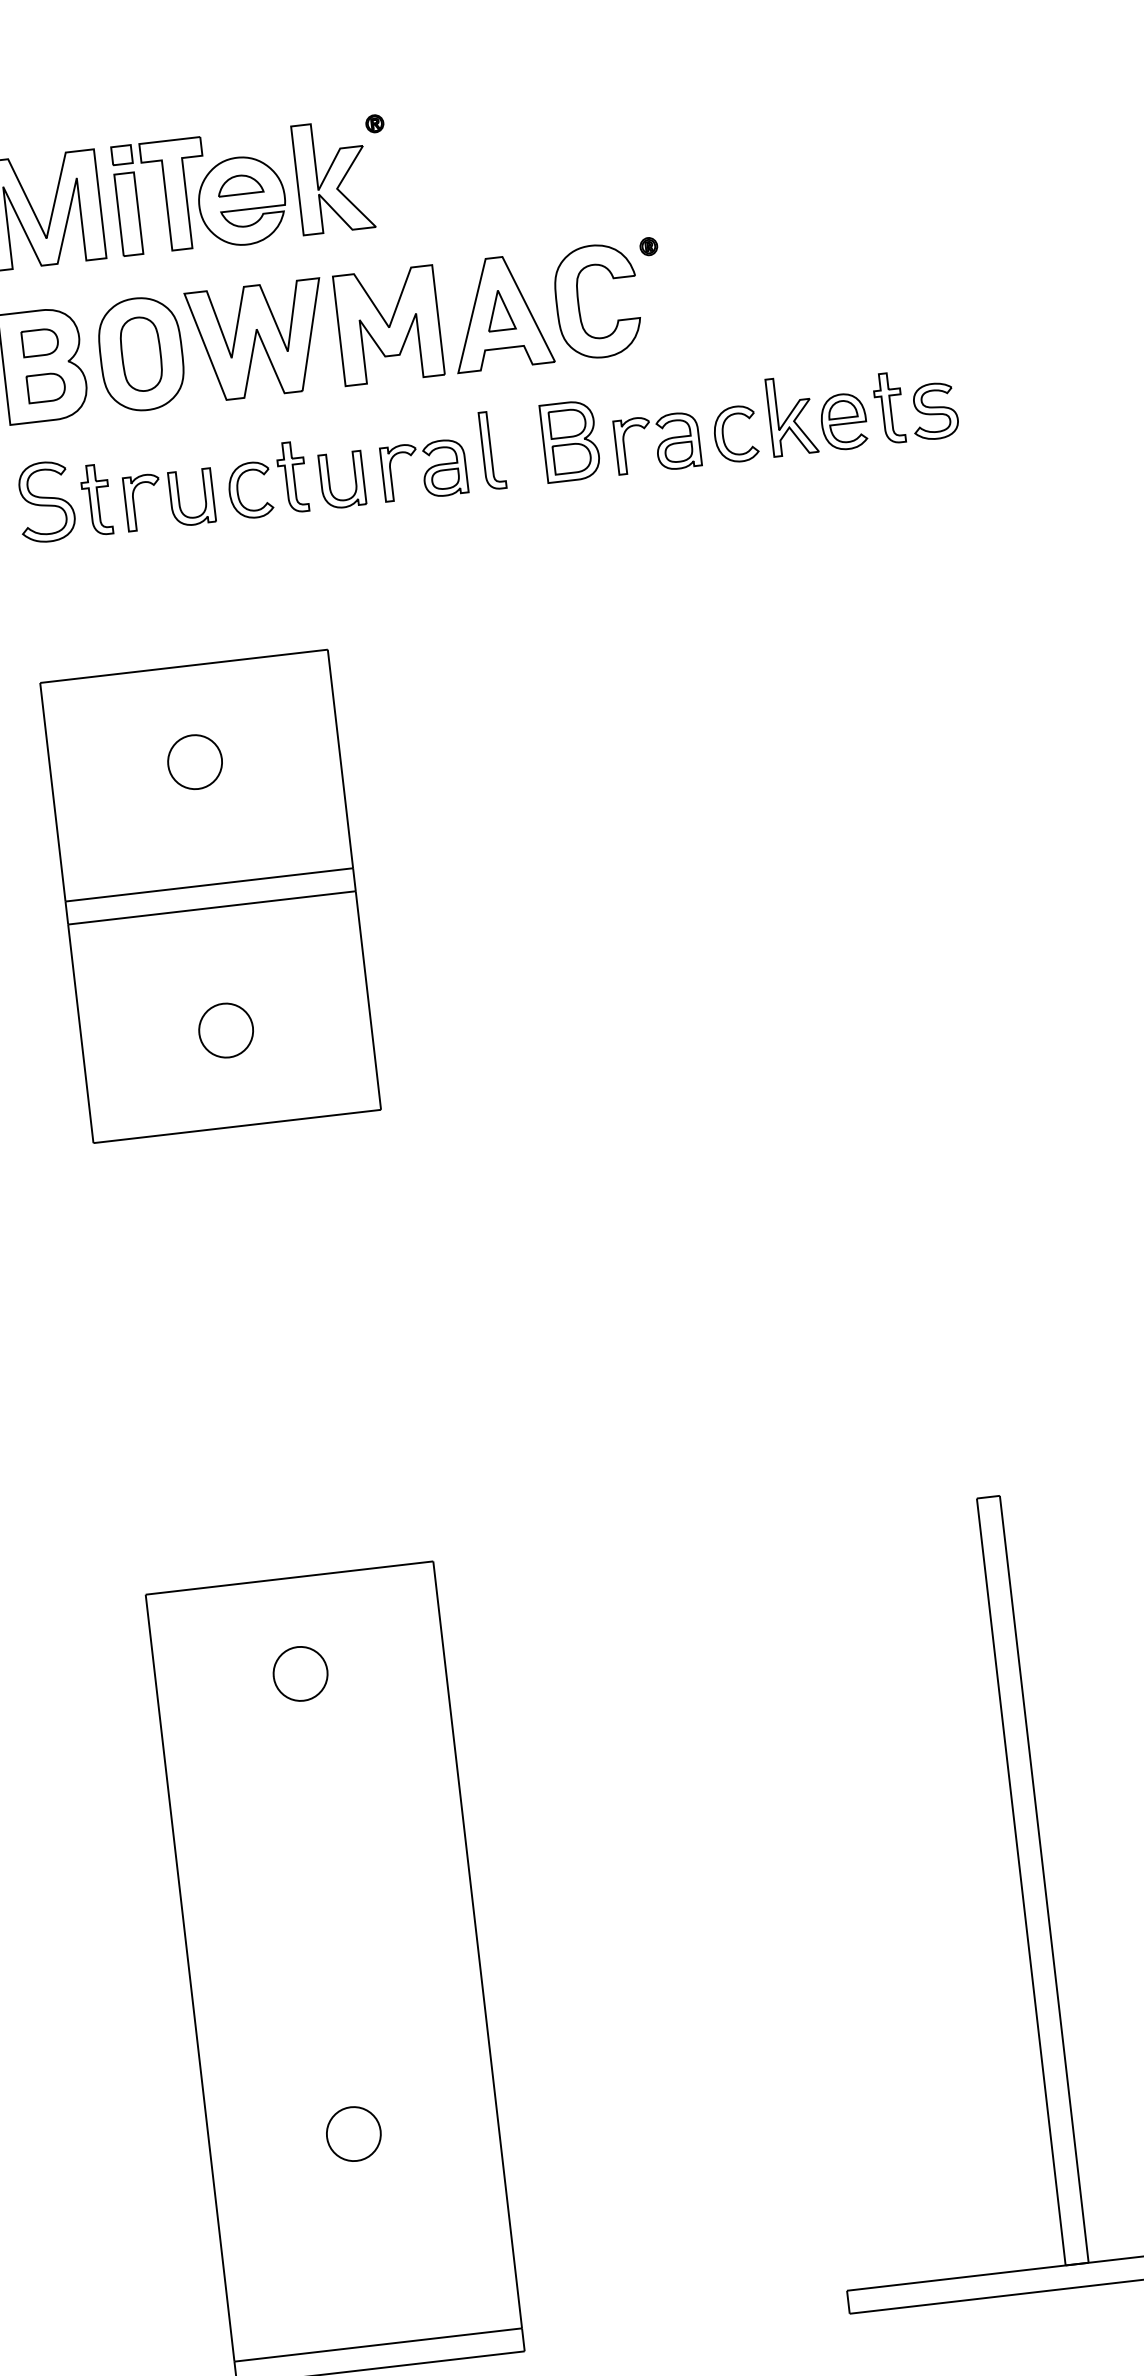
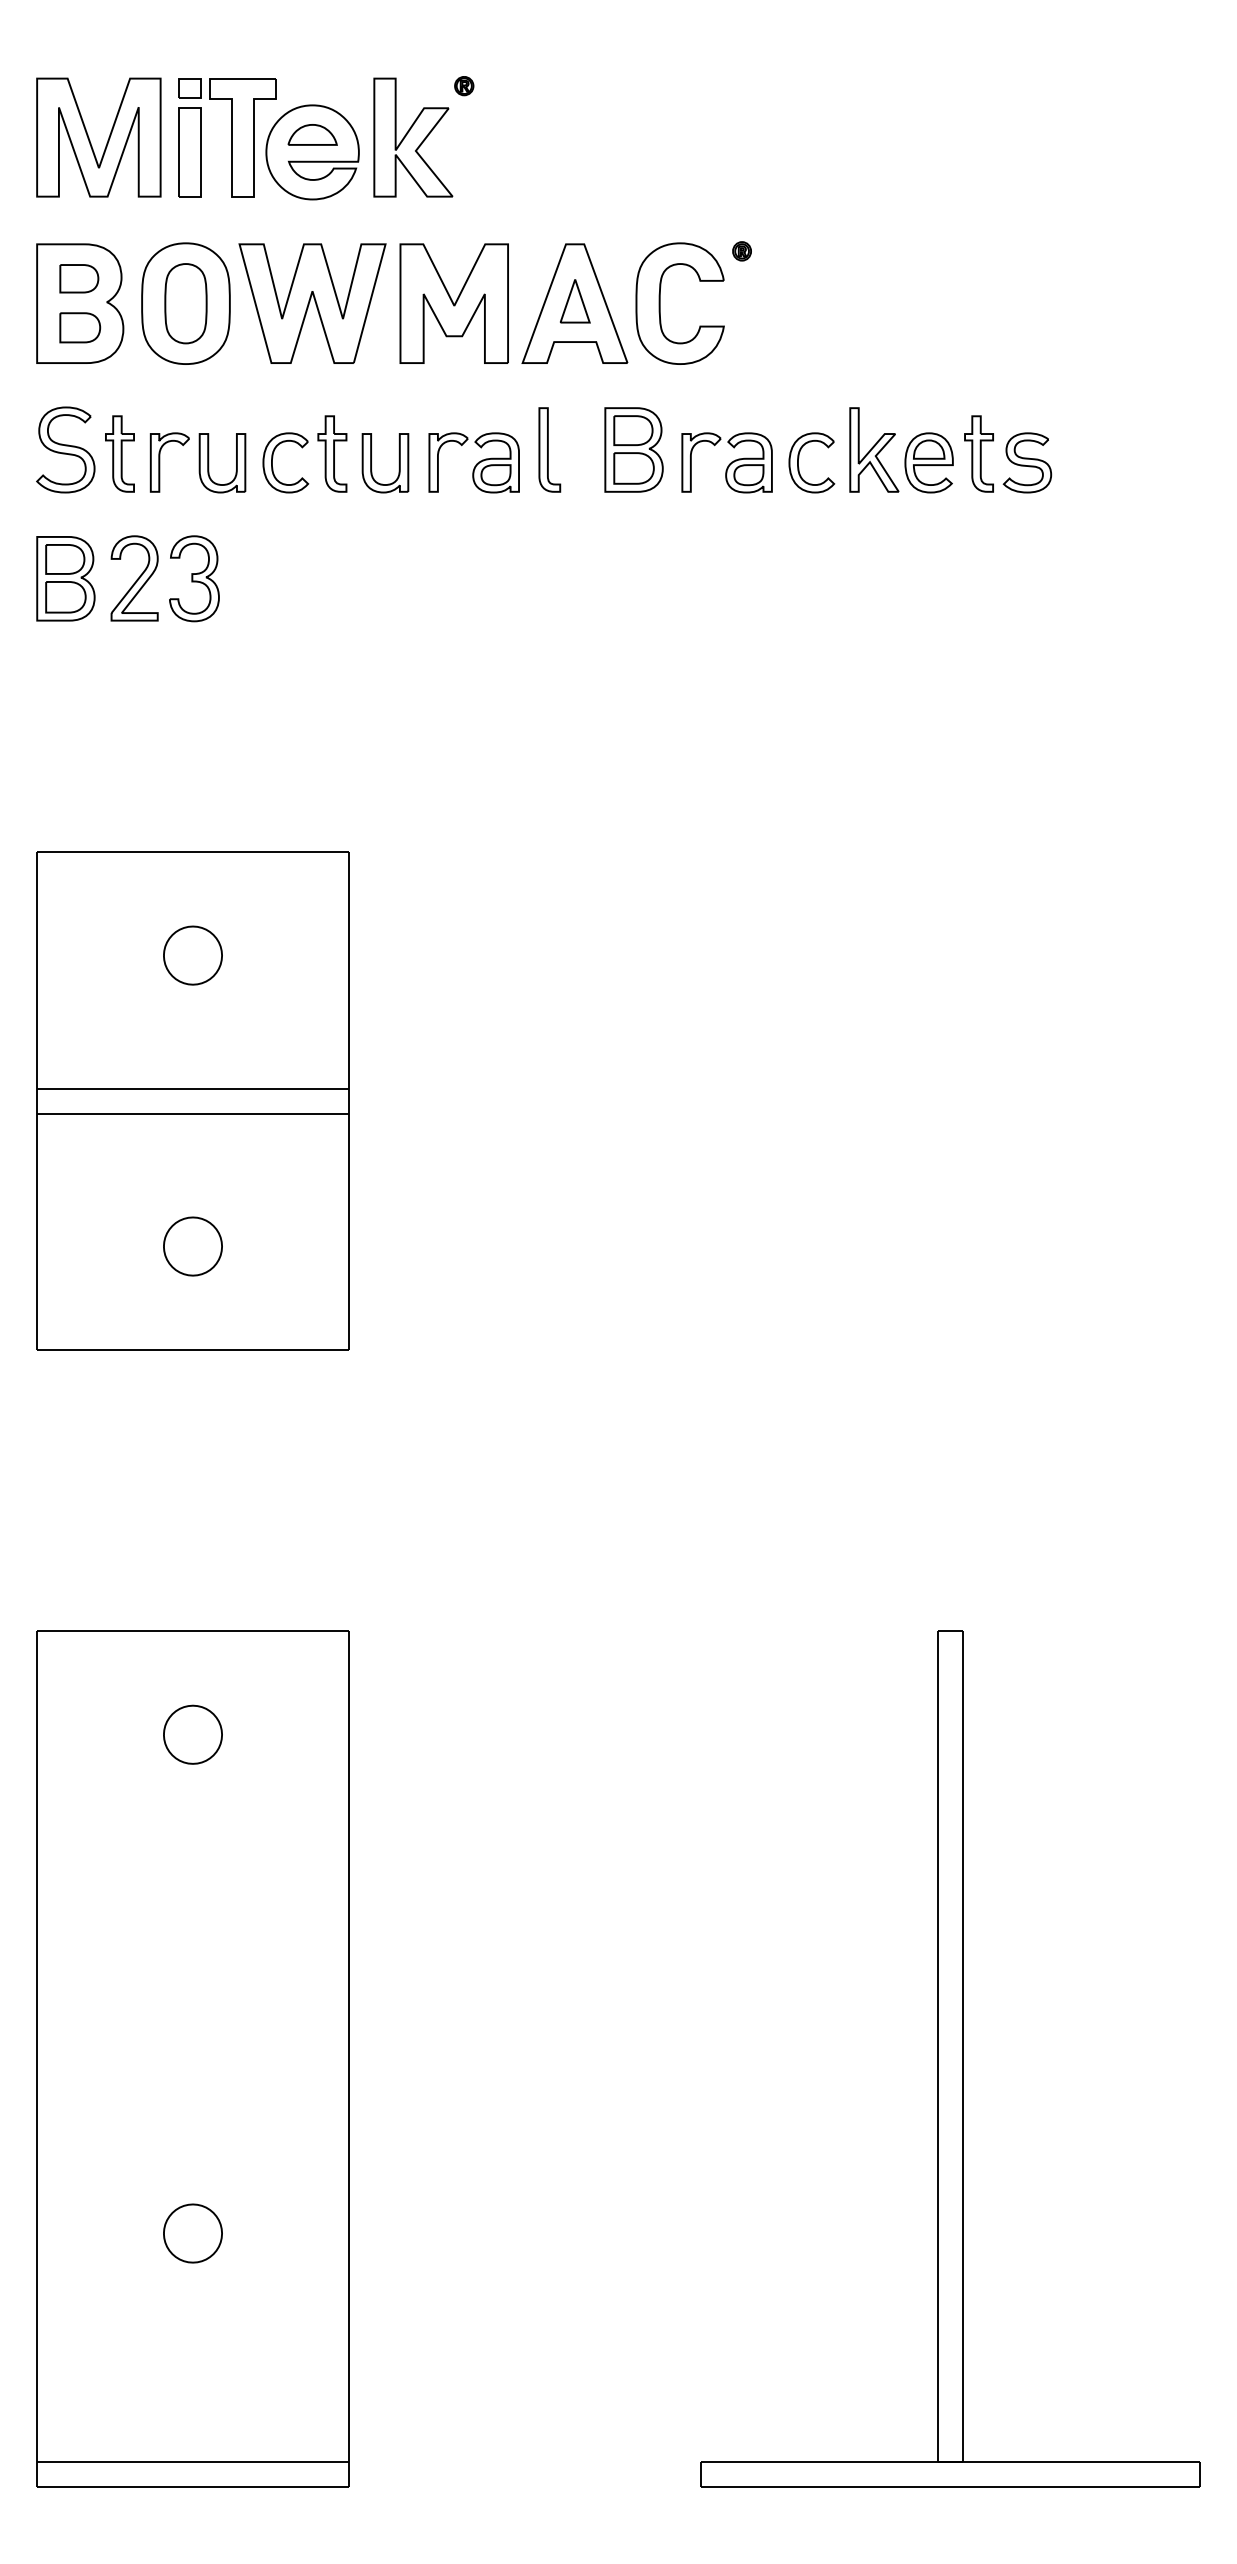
part: (122, 618) -> (133, 583), added
part: (210, 895) -> (192, 1100), moved

